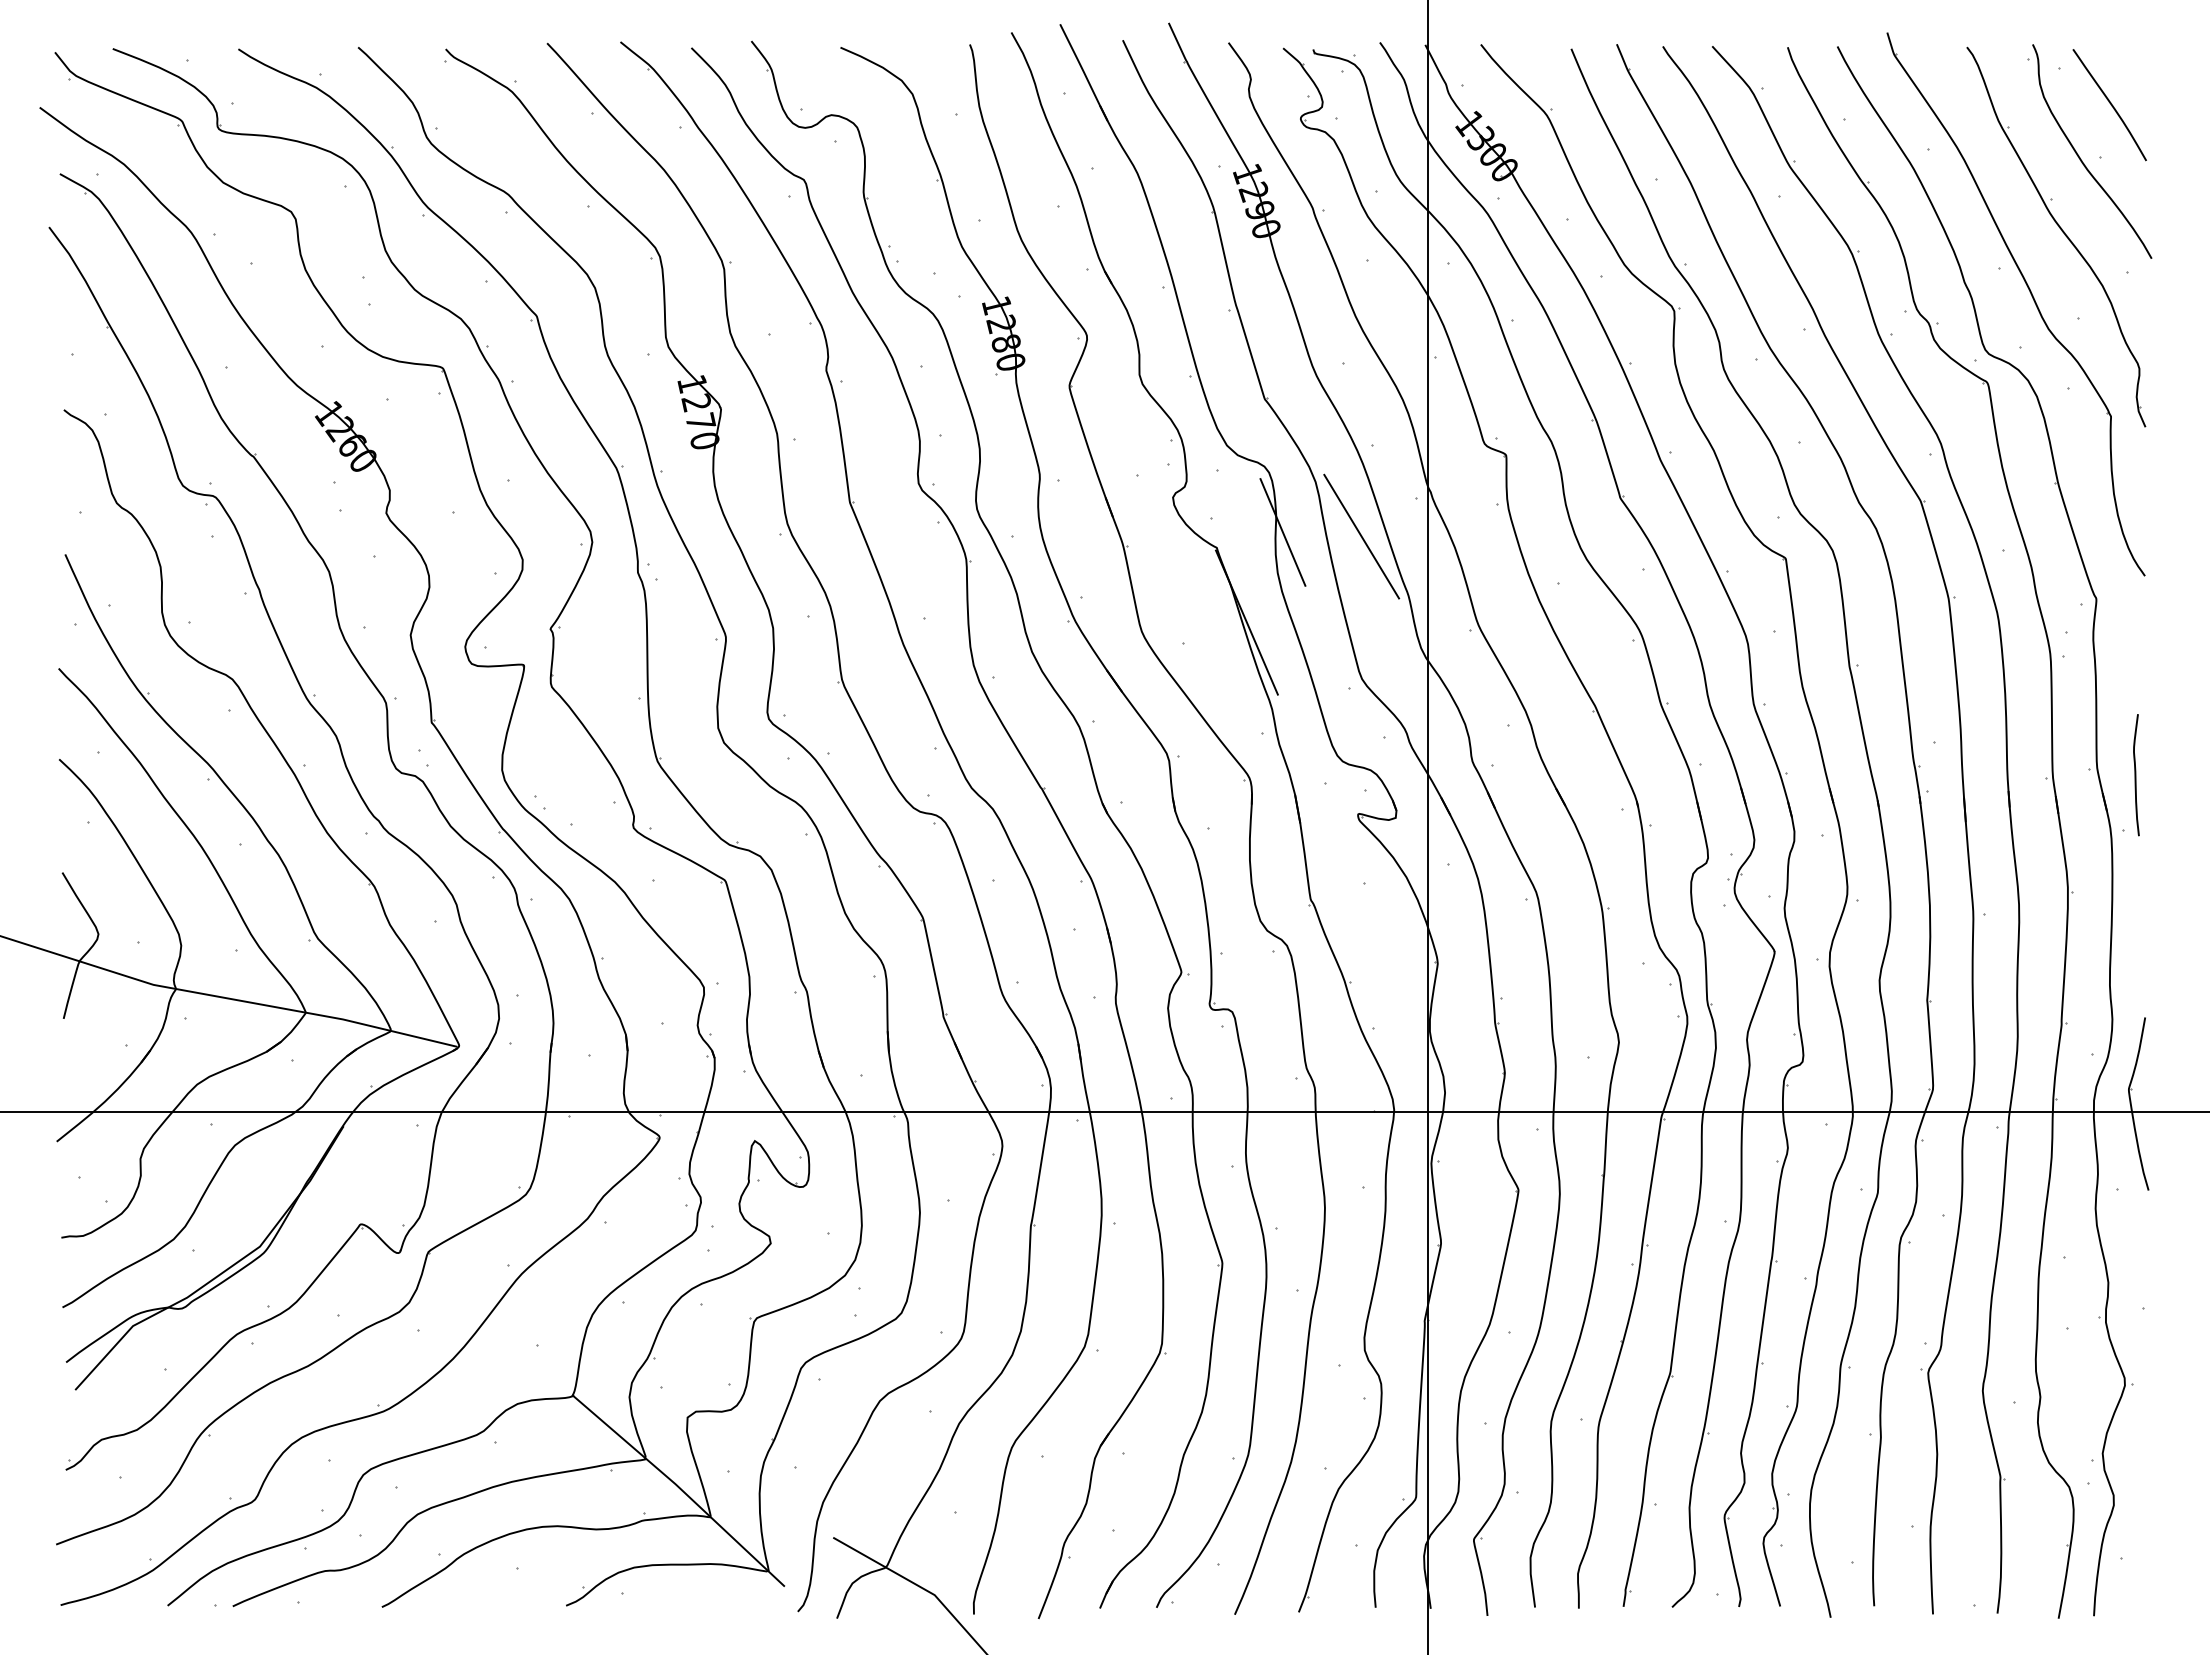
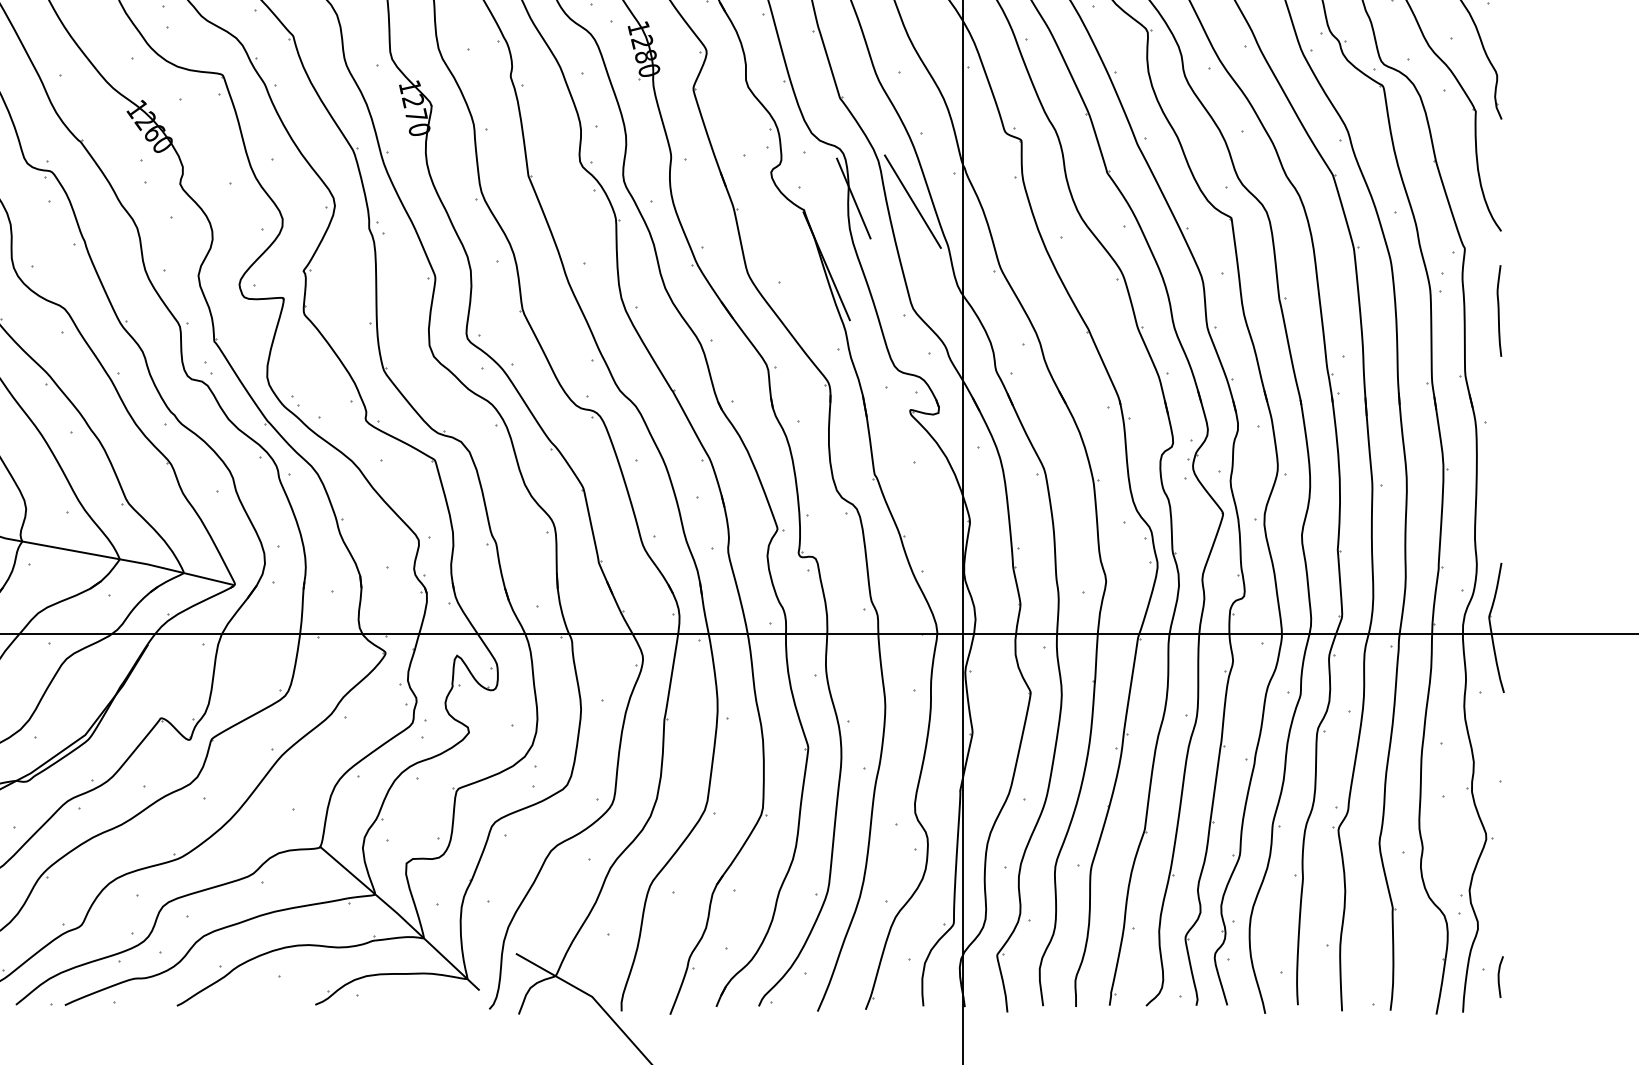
curve: (2136, 775) -> (1499, 311), moved
curve: (2142, 1568) -> (1499, 976), added

